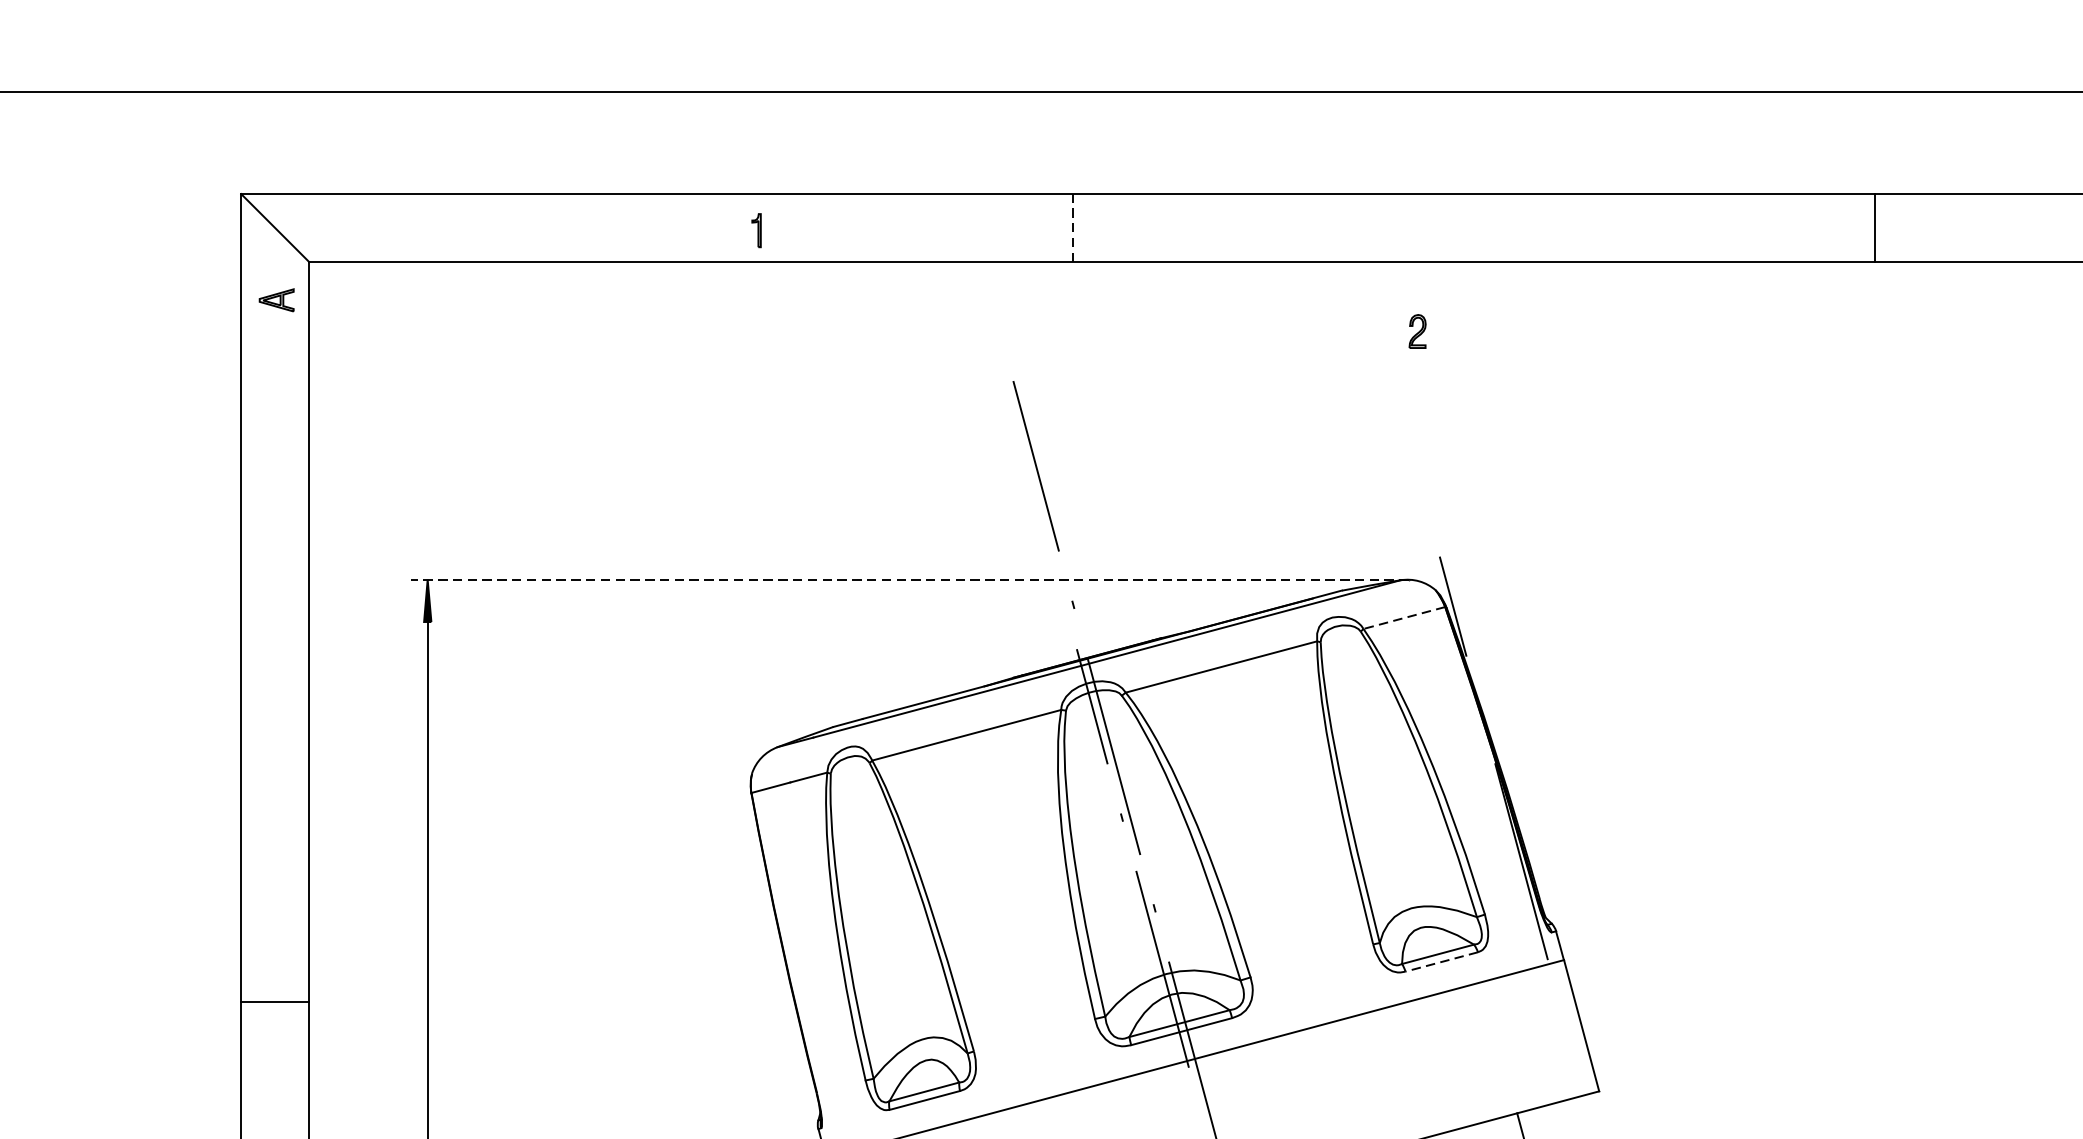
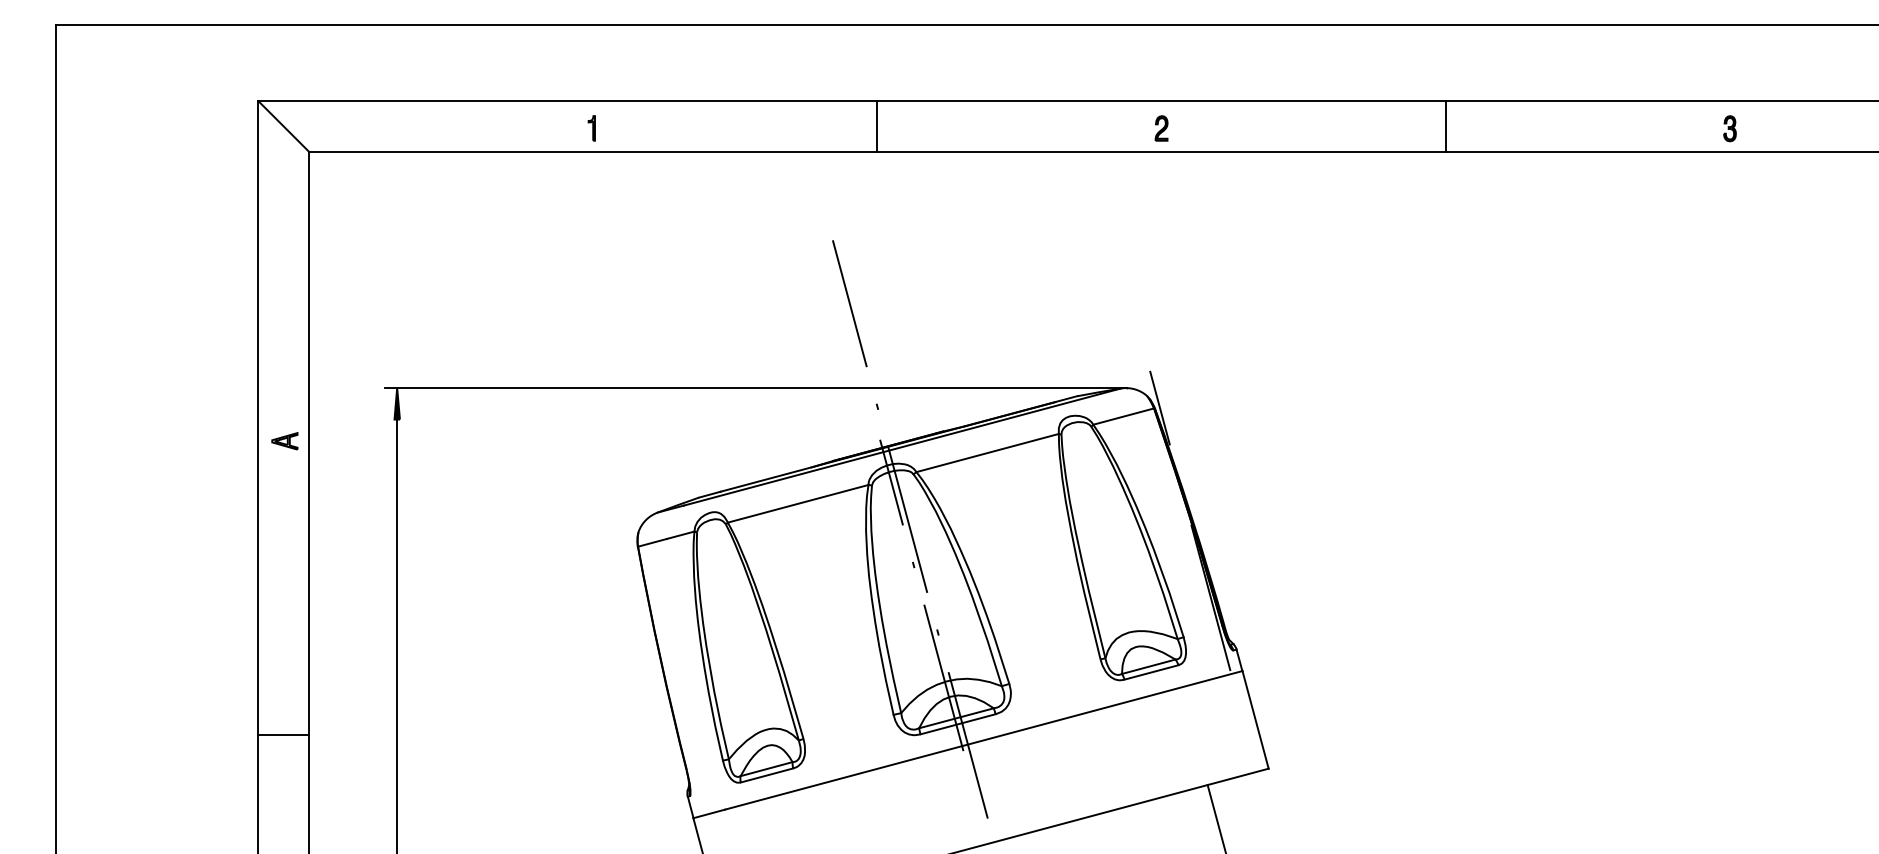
line: (1073, 226) -> (877, 125), dashed -> solid
line: (1874, 228) -> (1445, 126), moved
part: (756, 230) -> (591, 128), moved
part: (276, 300) -> (284, 441), moved
part: (1417, 331) -> (1161, 128), moved
line: (909, 580) -> (755, 388), dashed -> solid
line: (1404, 617) -> (1123, 416), dashed -> solid
line: (1441, 962) -> (1151, 672), dashed -> solid
line: (274, 1001) -> (283, 734), moved

